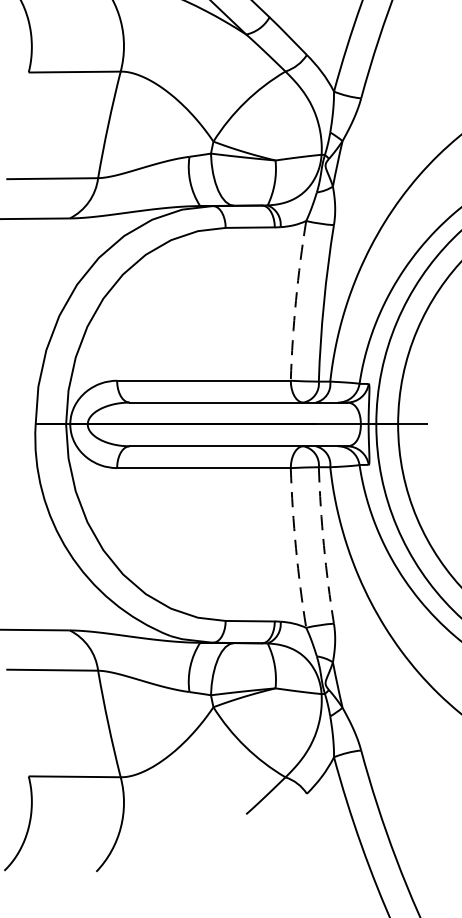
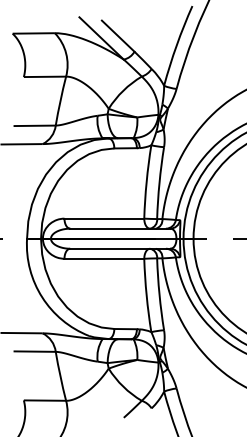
arc: (295, 299) -> (146, 181), dashed -> solid
arc: (323, 545) -> (159, 294), dashed -> solid
arc: (295, 548) -> (146, 295), dashed -> solid

